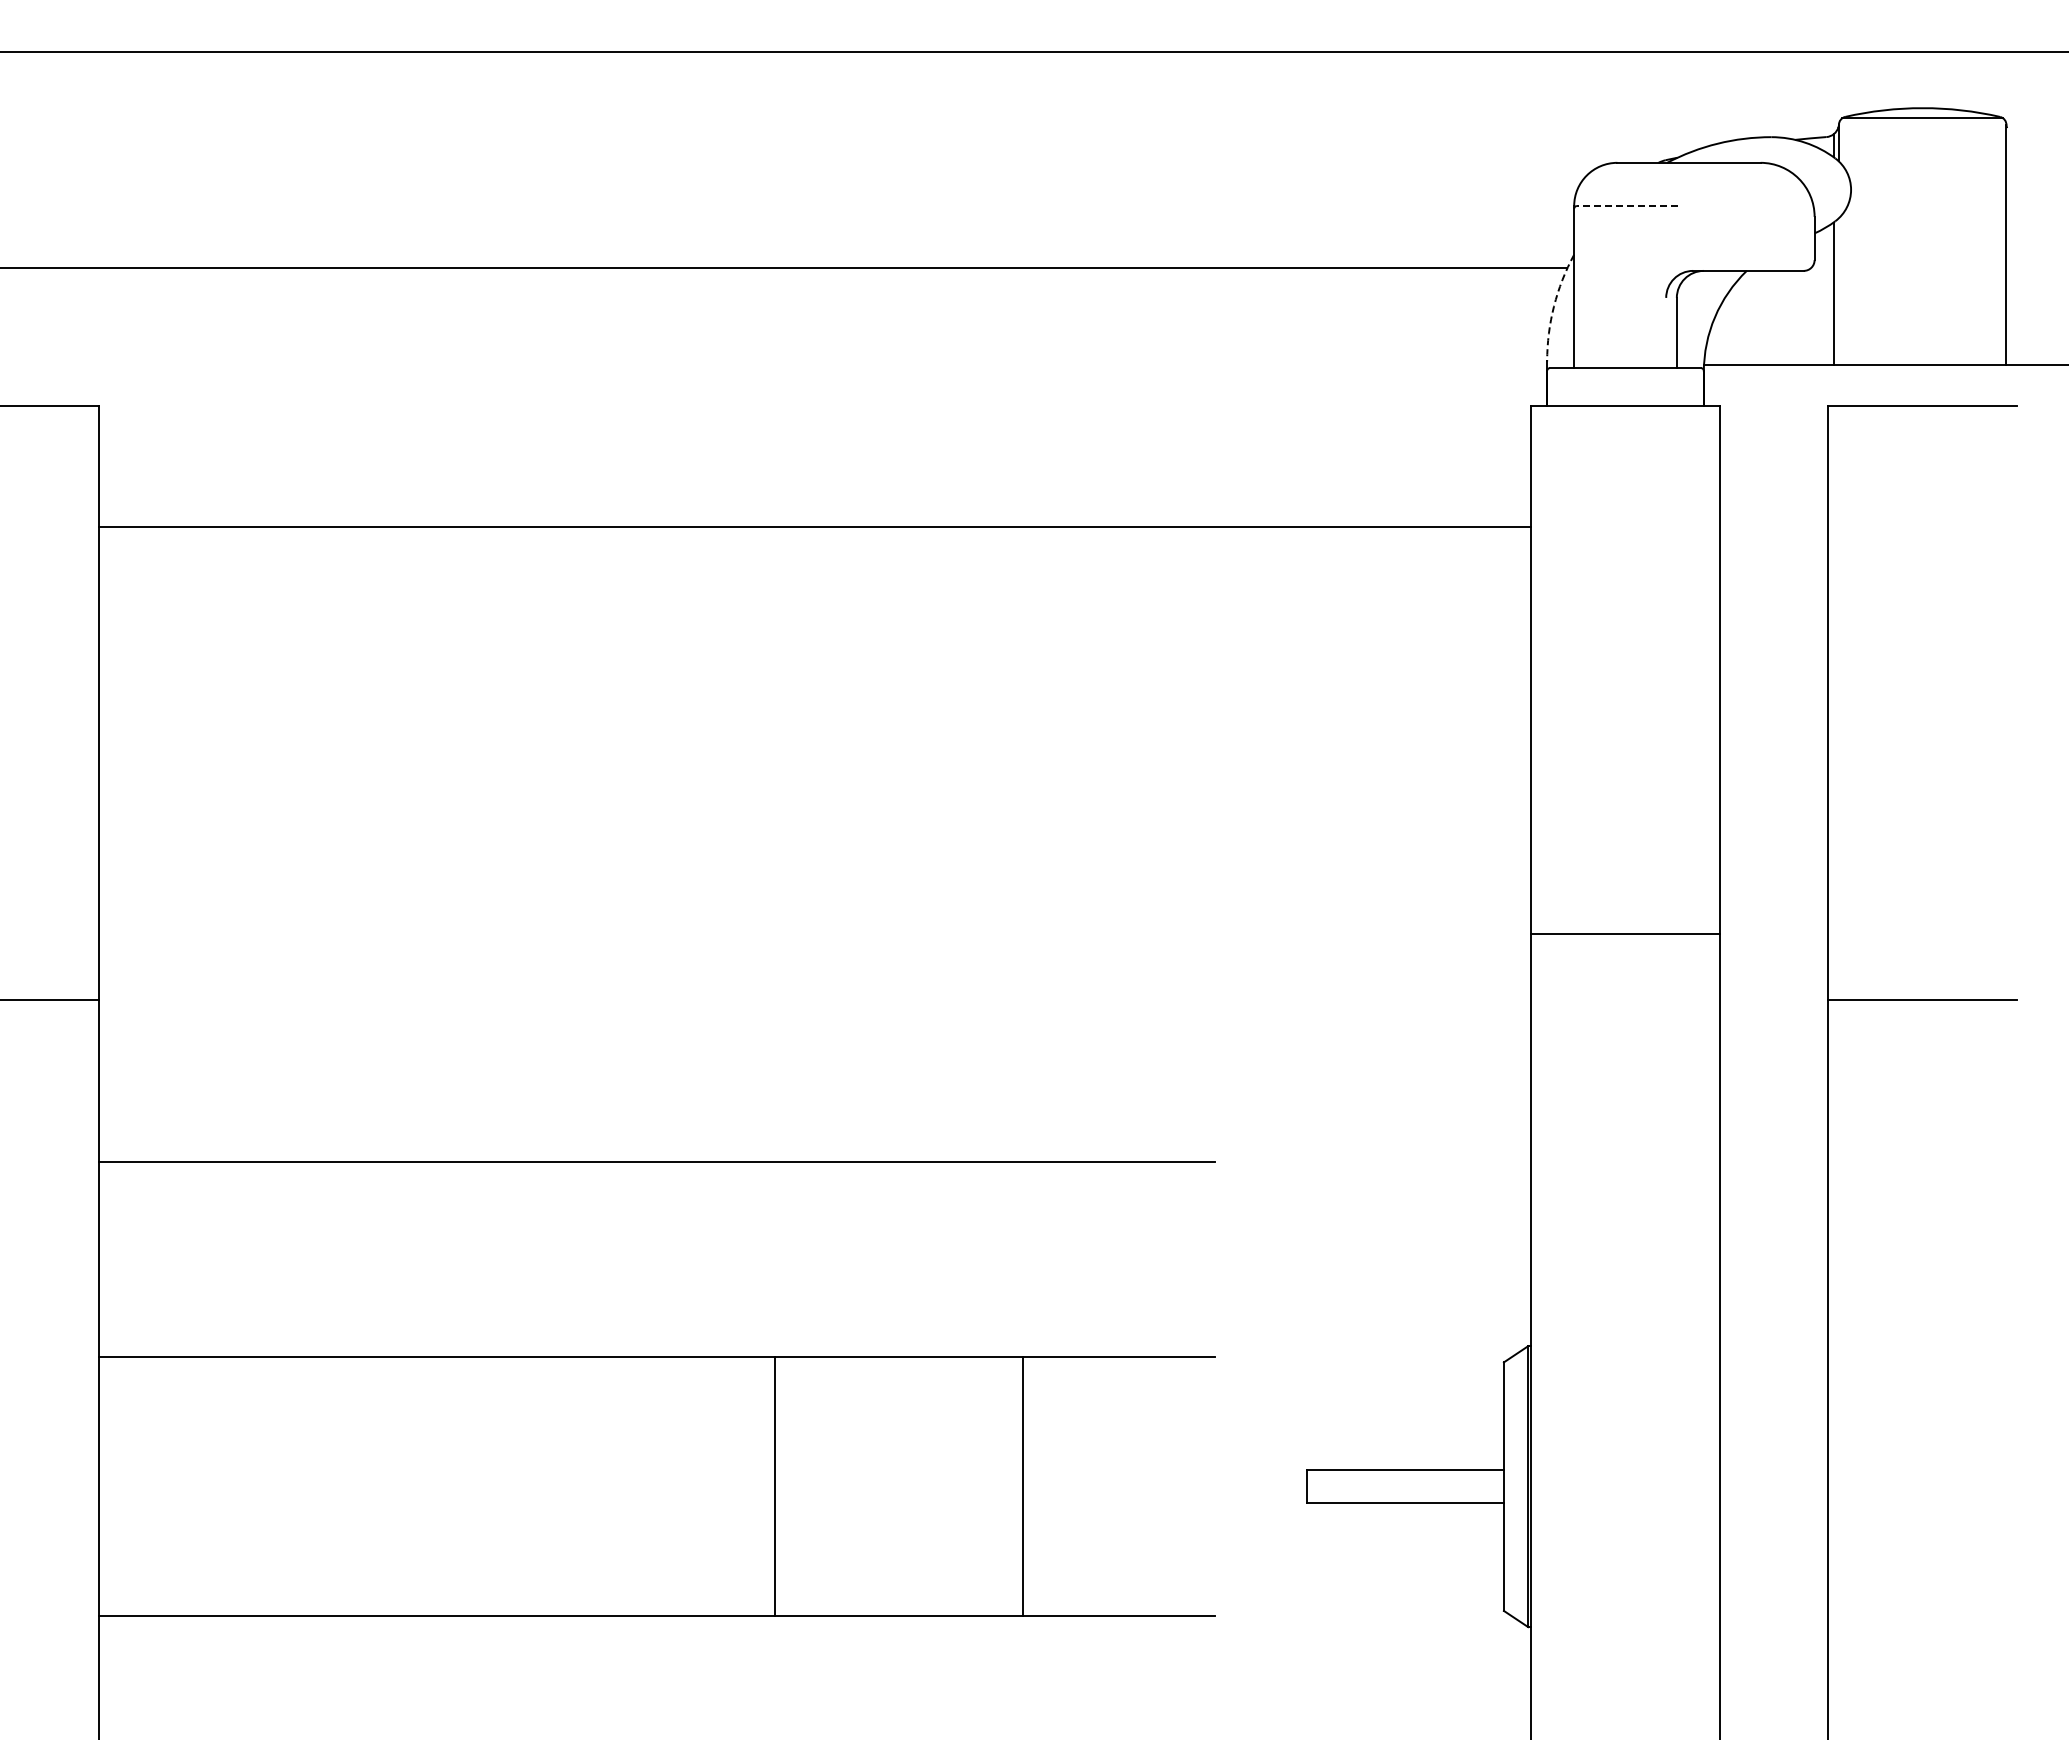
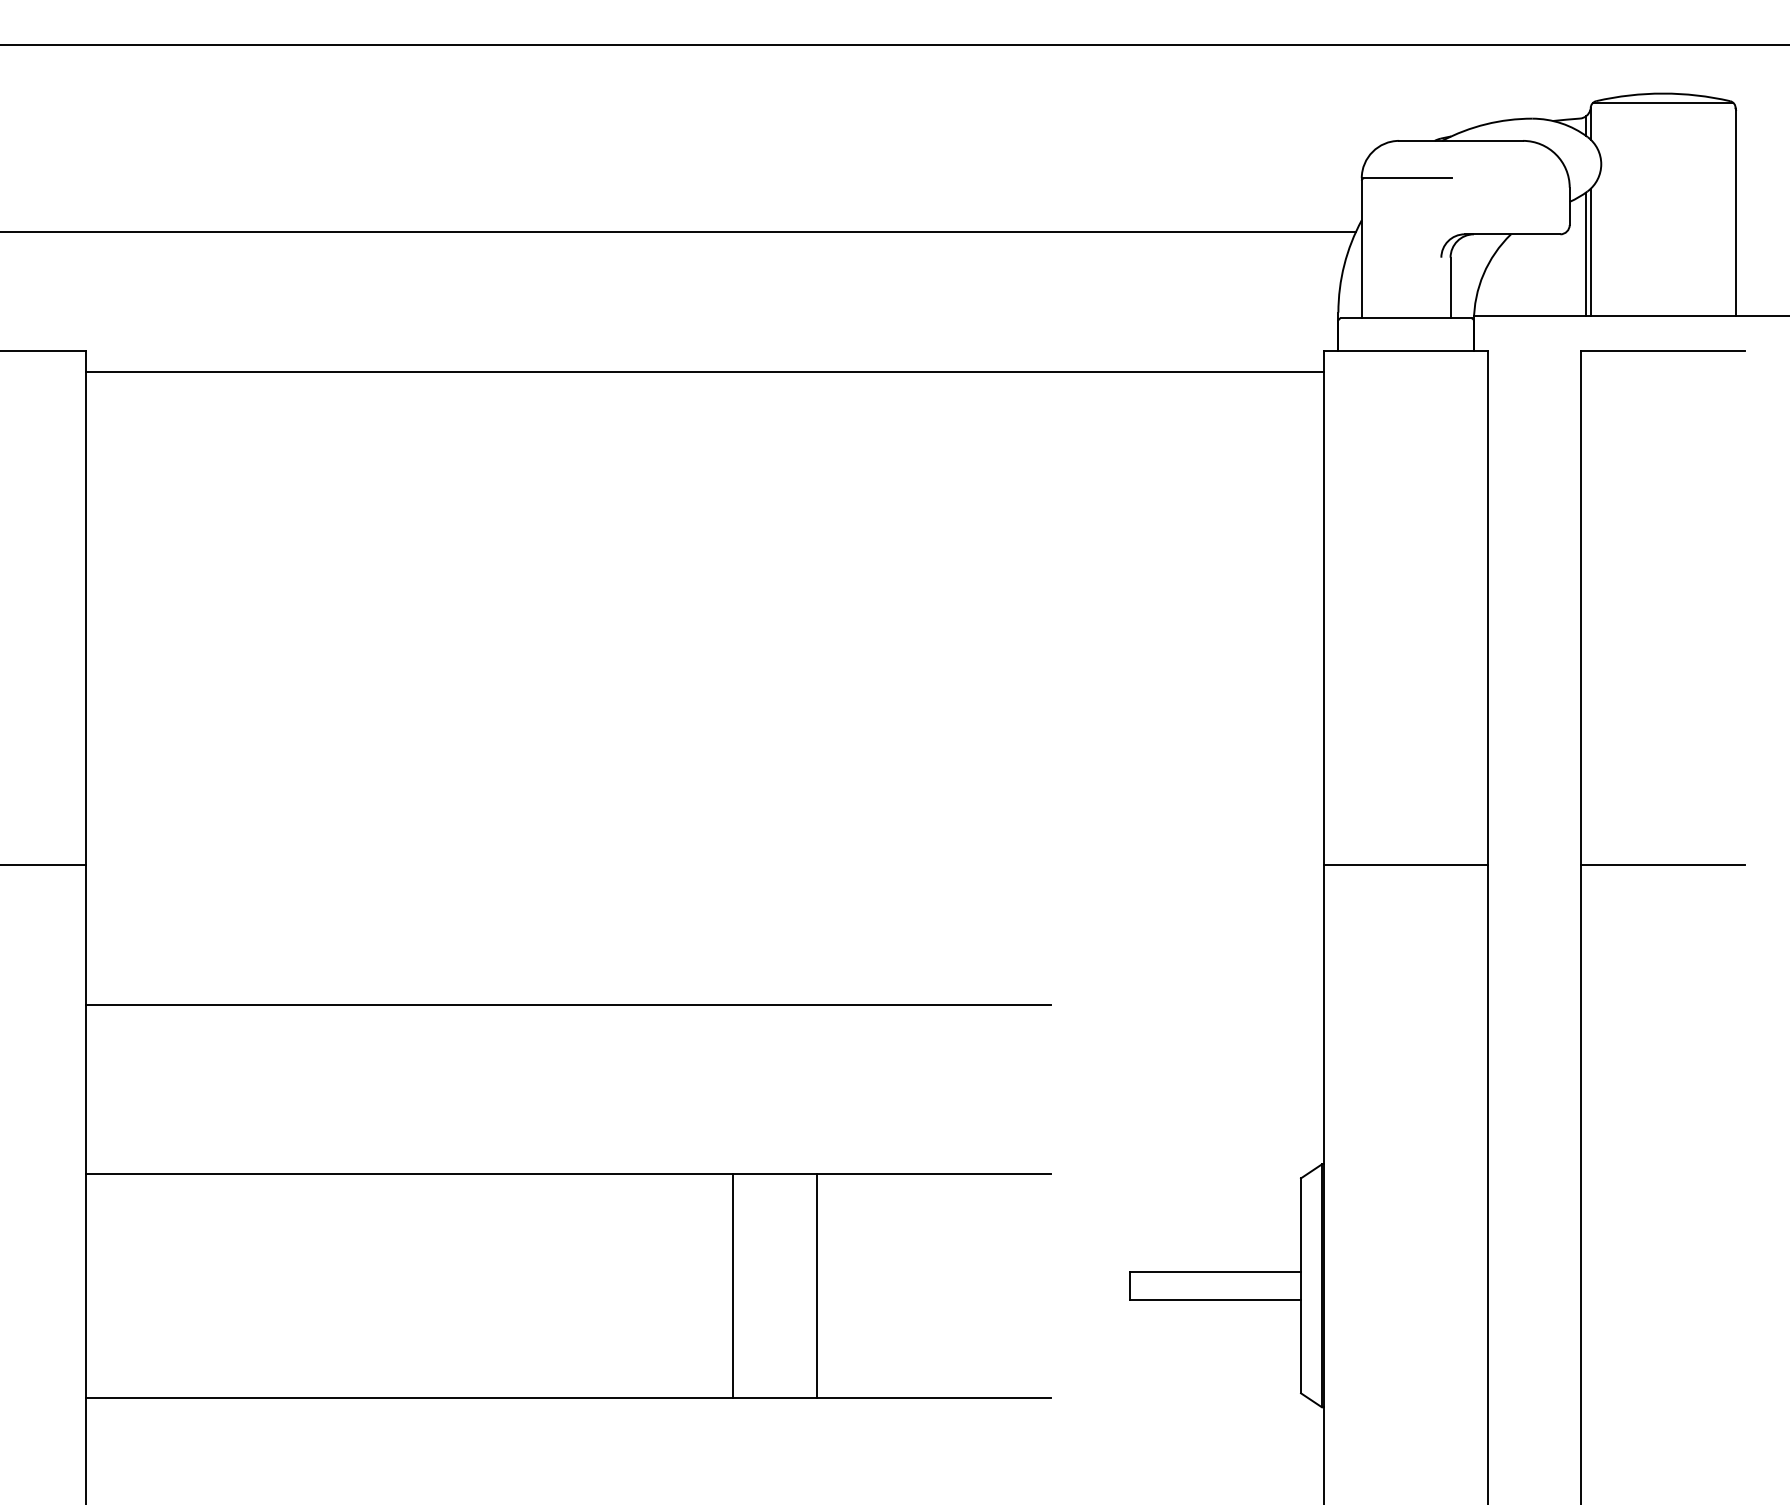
line: (1627, 206) -> (1407, 178), dashed -> solid
line: (1838, 291) -> (1590, 252), added
arc: (1554, 306) -> (1344, 265), dashed -> solid
line: (814, 527) -> (704, 372), moved
line: (1625, 934) -> (1406, 865), moved
line: (775, 1486) -> (733, 1285), moved
line: (1022, 1486) -> (817, 1285), moved

